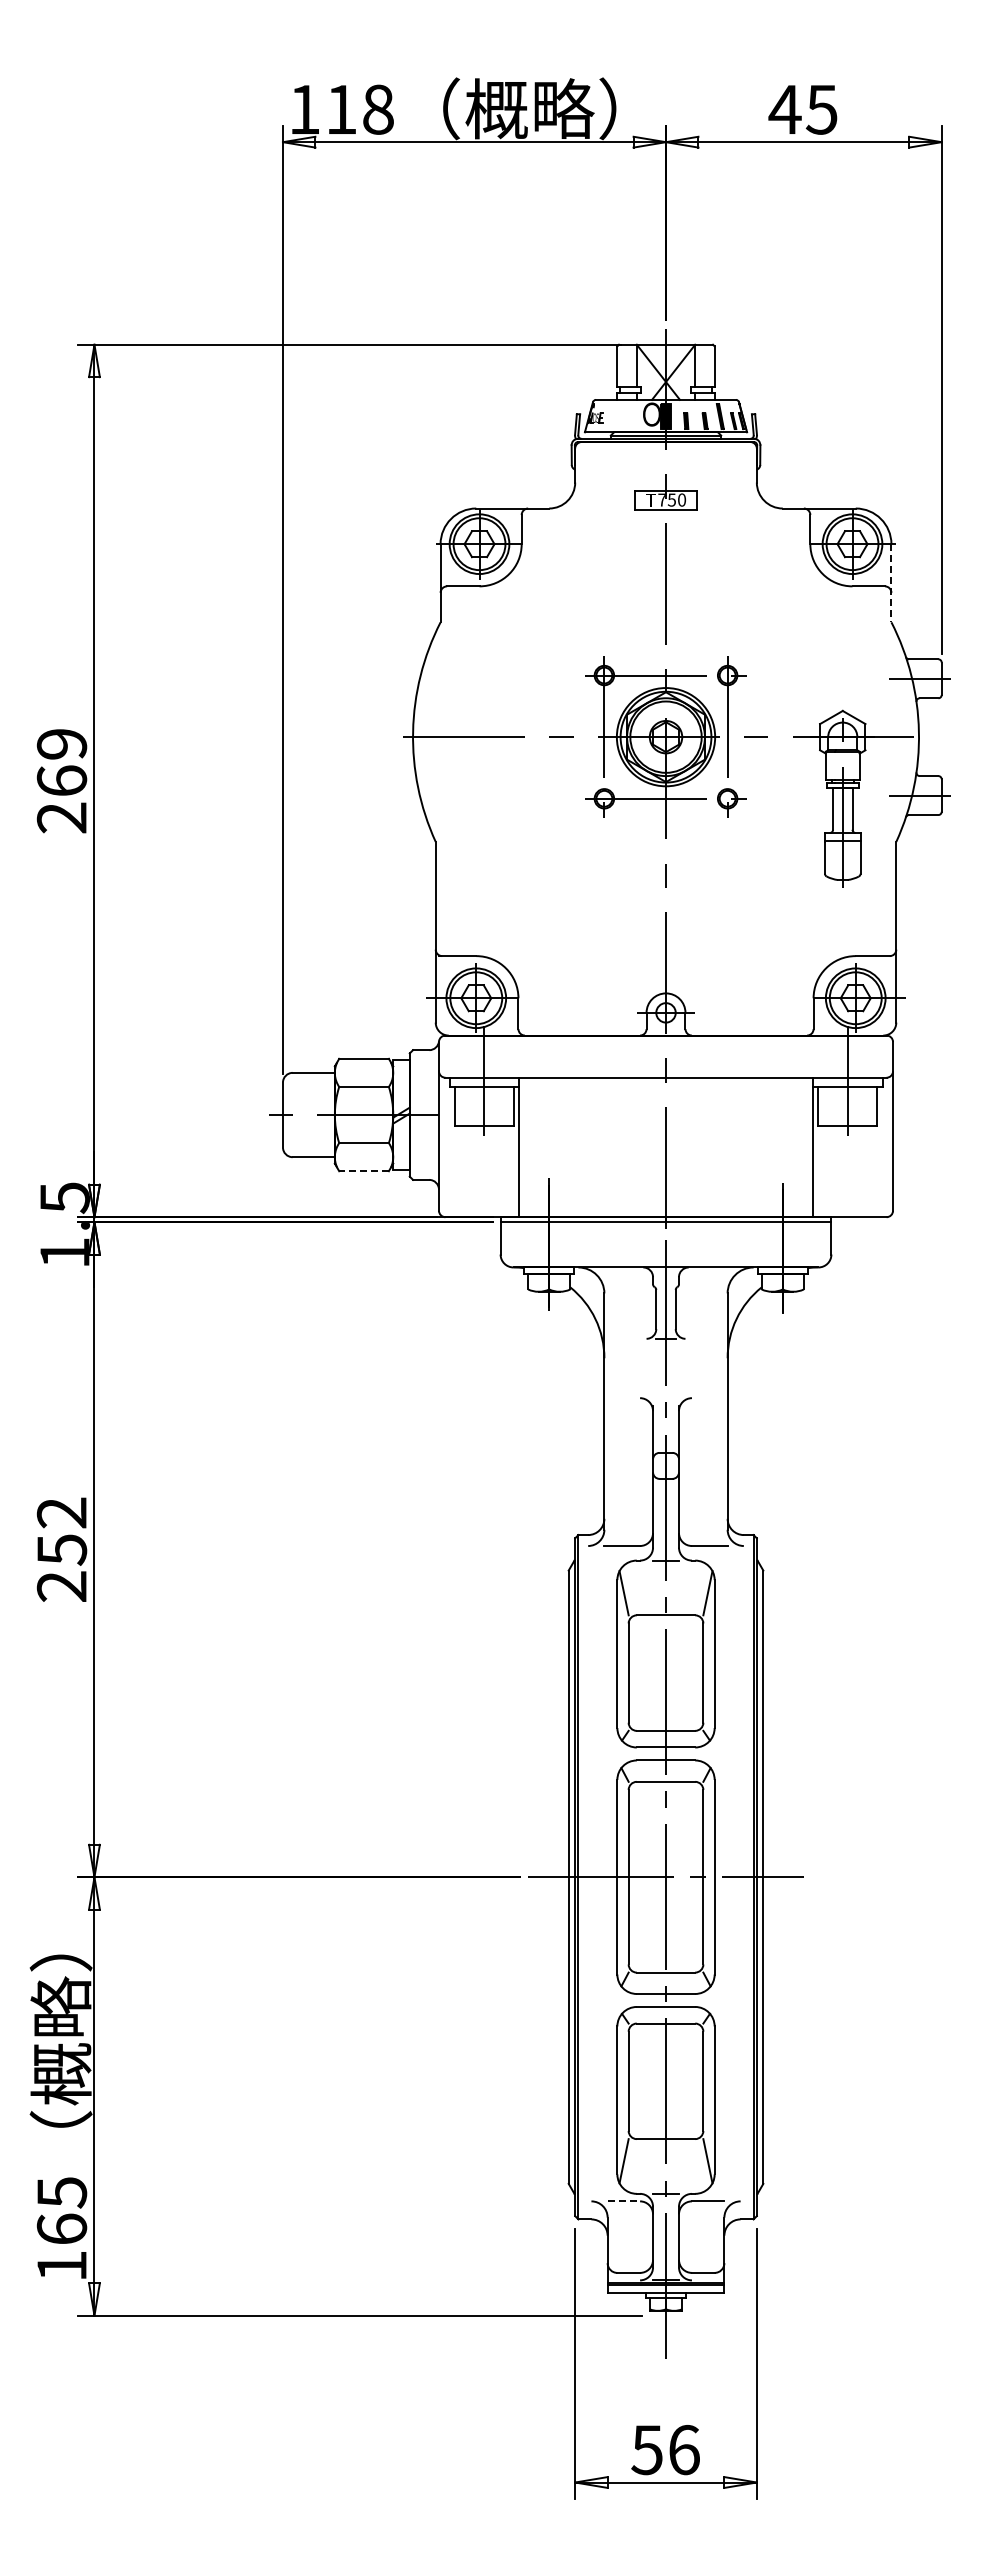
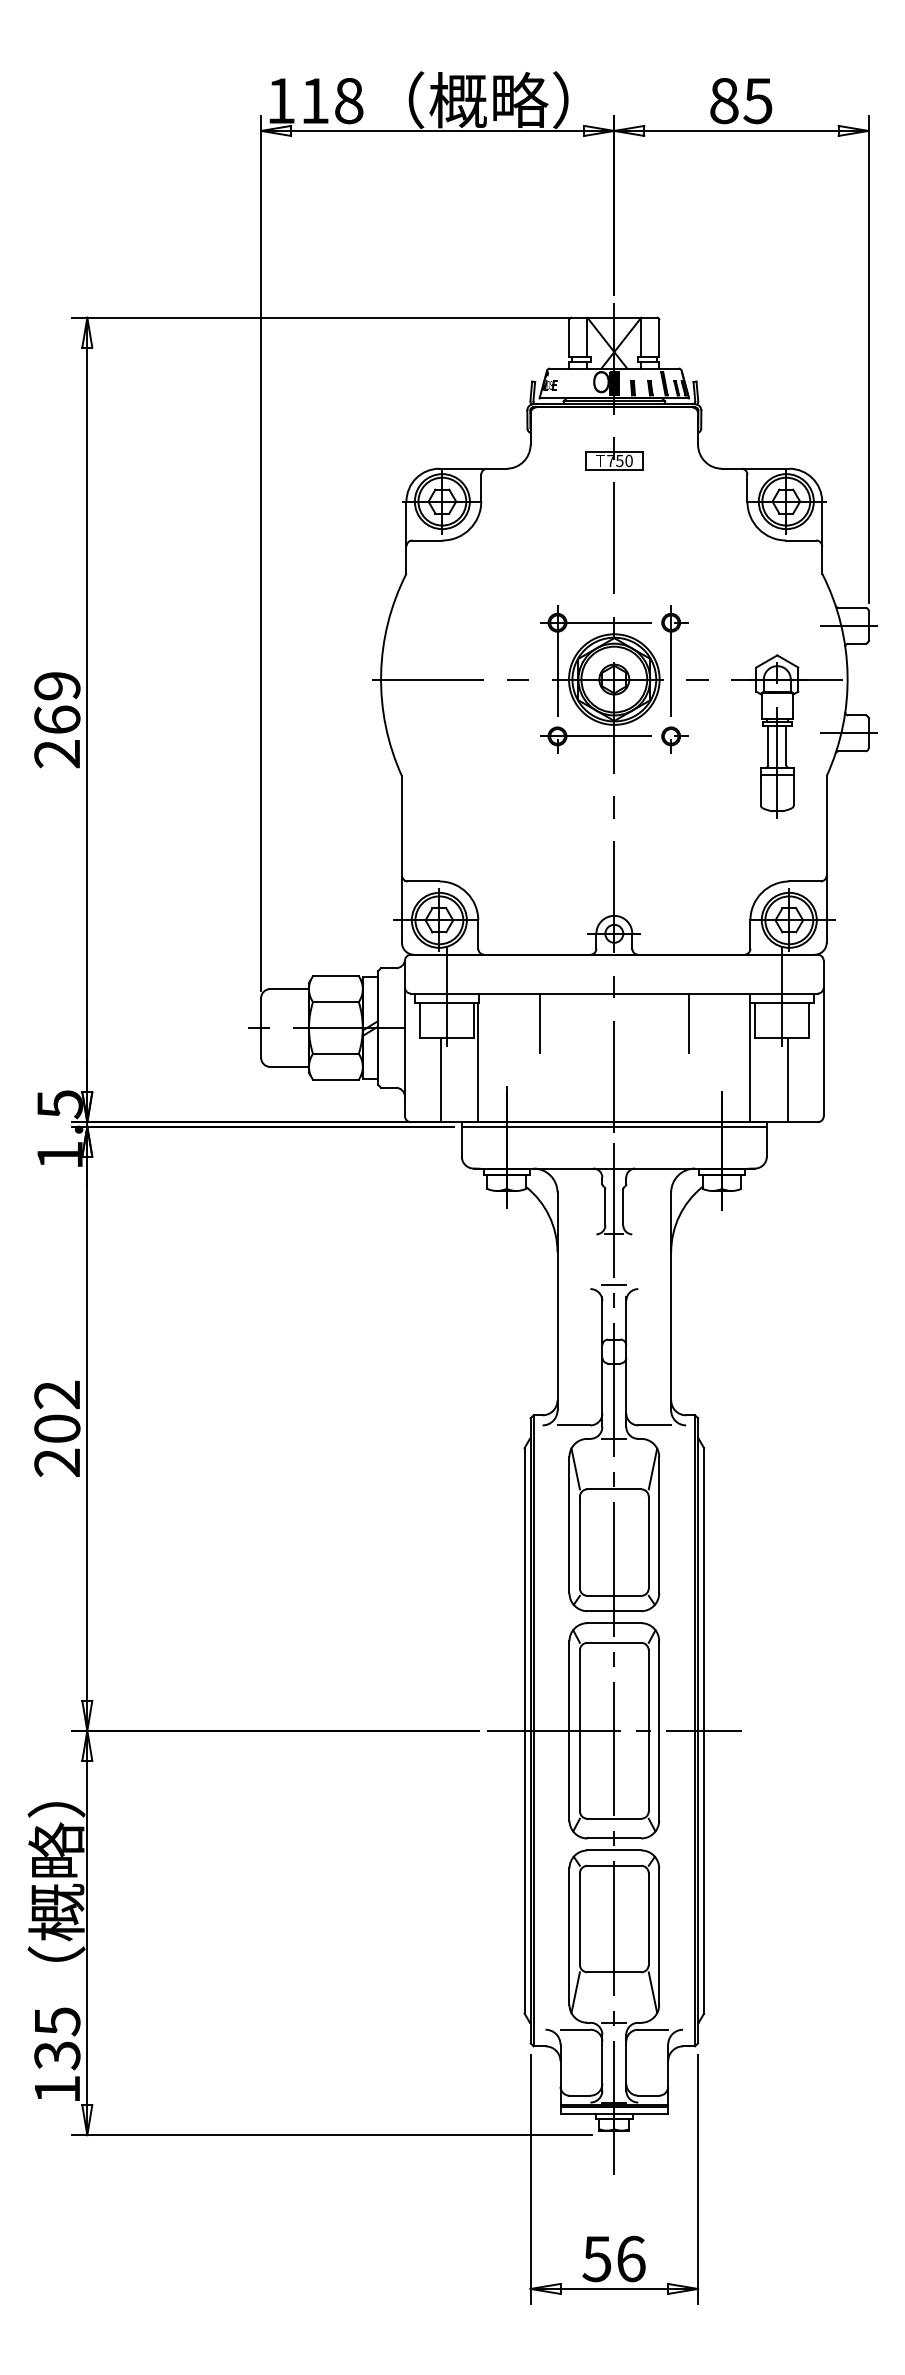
text: (784, 109) -> (723, 100), 45 -> 85
line: (891, 583) -> (822, 537), dashed -> solid
line: (584, 1109) -> (539, 1022), added
line: (747, 1109) -> (689, 1022), added
line: (364, 1171) -> (336, 1080), dashed -> solid
line: (478, 1171) -> (441, 1080), added
line: (853, 1171) -> (787, 1080), added
line: (665, 1393) -> (613, 1284), added
text: (61, 1549) -> (56, 1428), 252 -> 202
line: (624, 2201) -> (576, 2029), dashed -> solid
text: (61, 2229) -> (56, 2055), 165 -> 135

